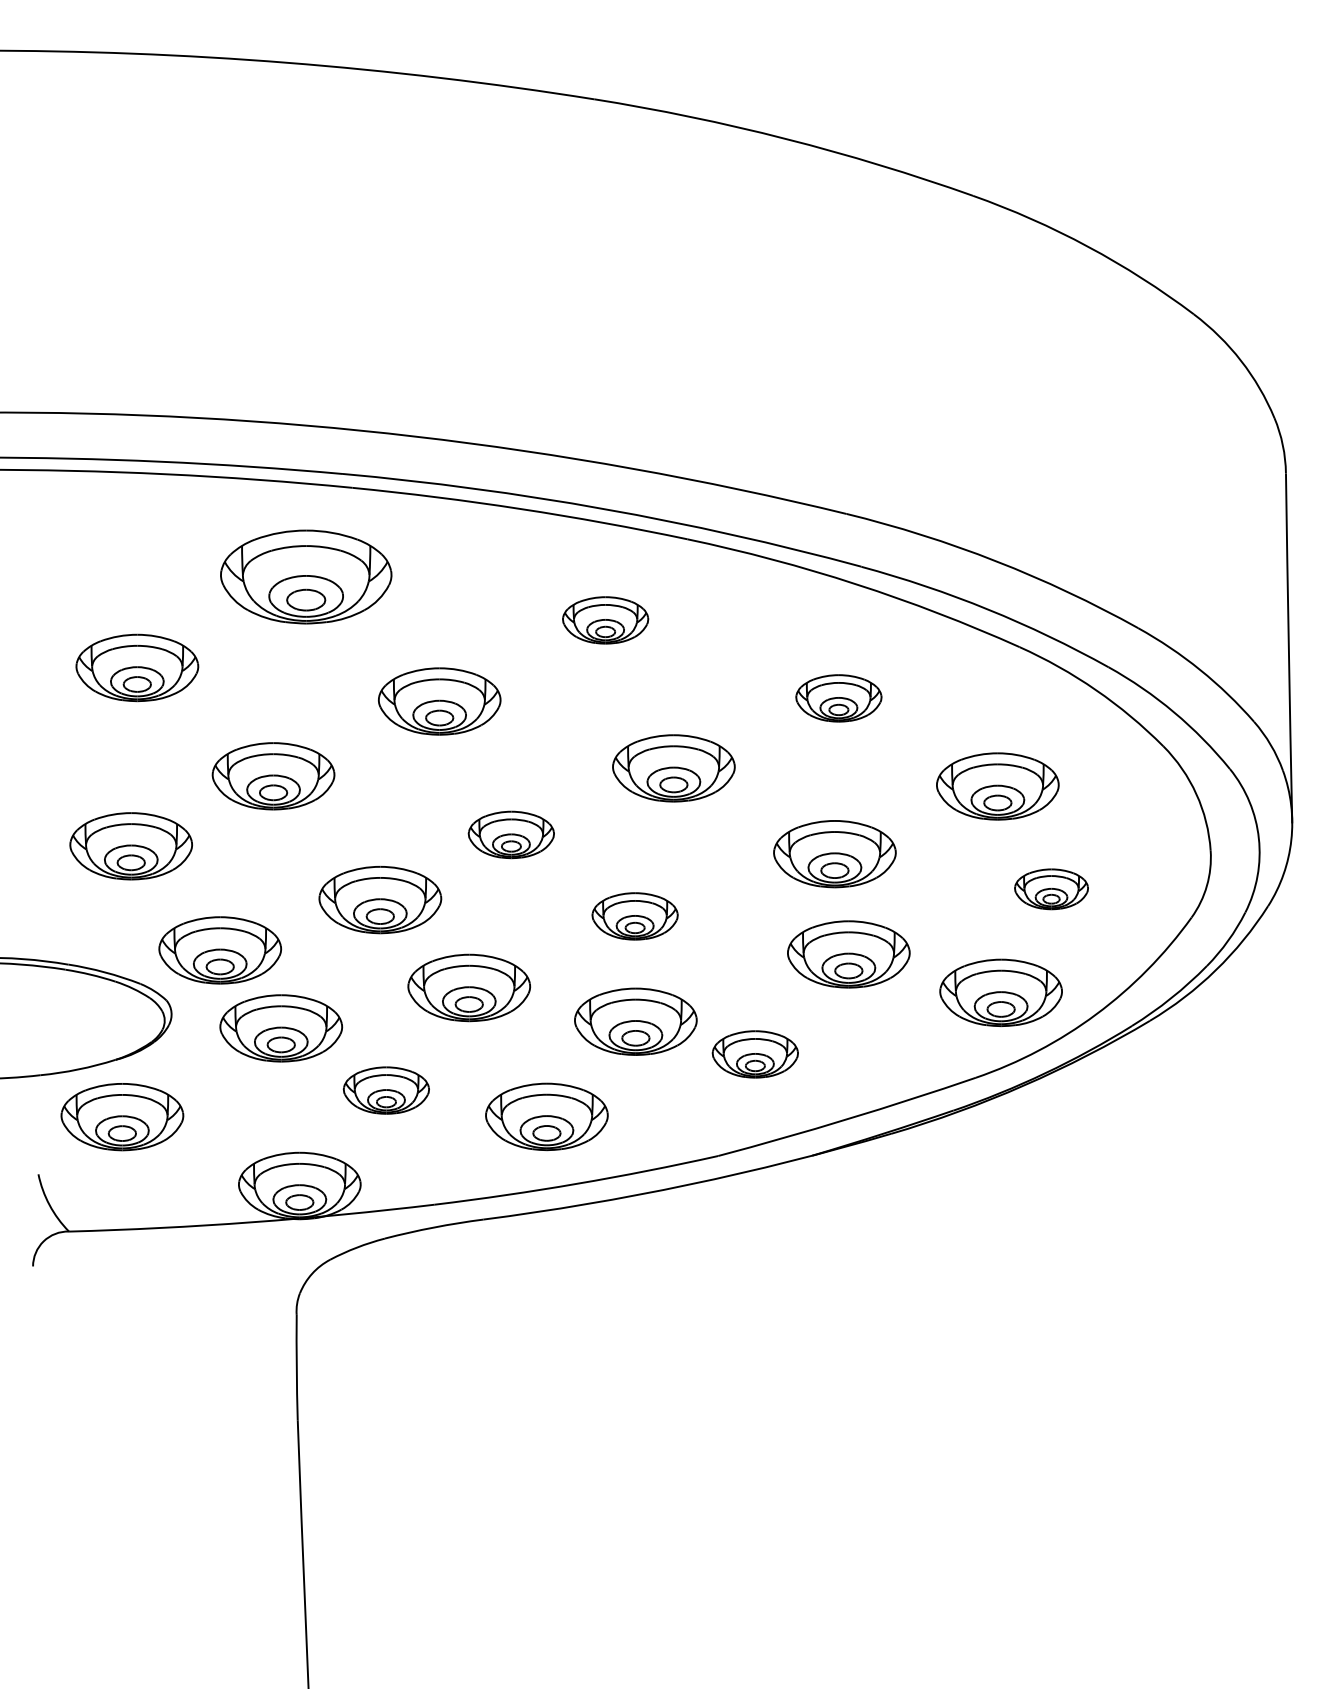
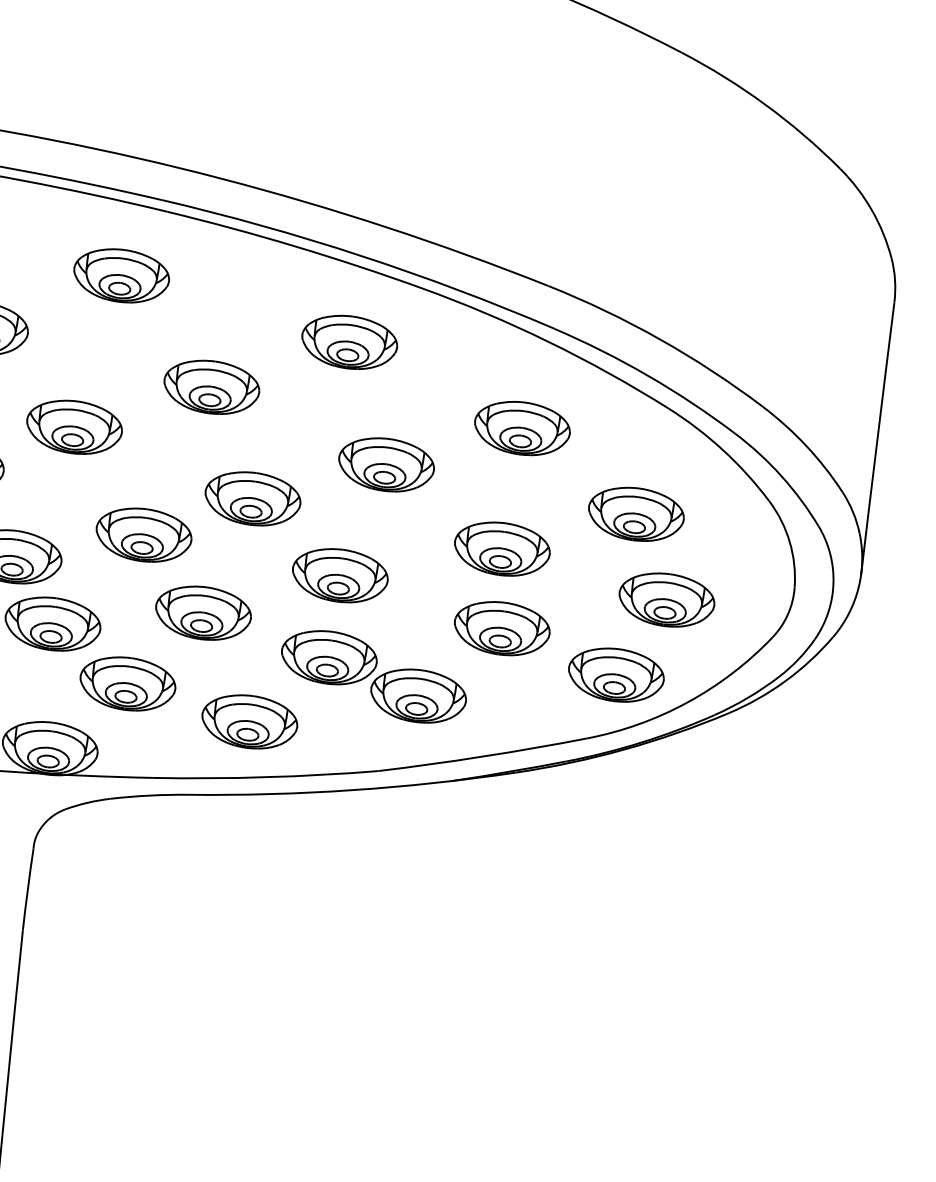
part: (305, 576) -> (121, 275), size x0.71
part: (605, 620) -> (349, 342), size x1.43
part: (838, 698) -> (522, 428), size x1.43
part: (511, 834) -> (253, 498), size x1.43
part: (1051, 889) -> (666, 600), size x1.67
part: (634, 916) -> (339, 575), size x1.43
part: (755, 1054) -> (418, 696), size x1.43
part: (386, 1090) -> (127, 683), size x1.43

